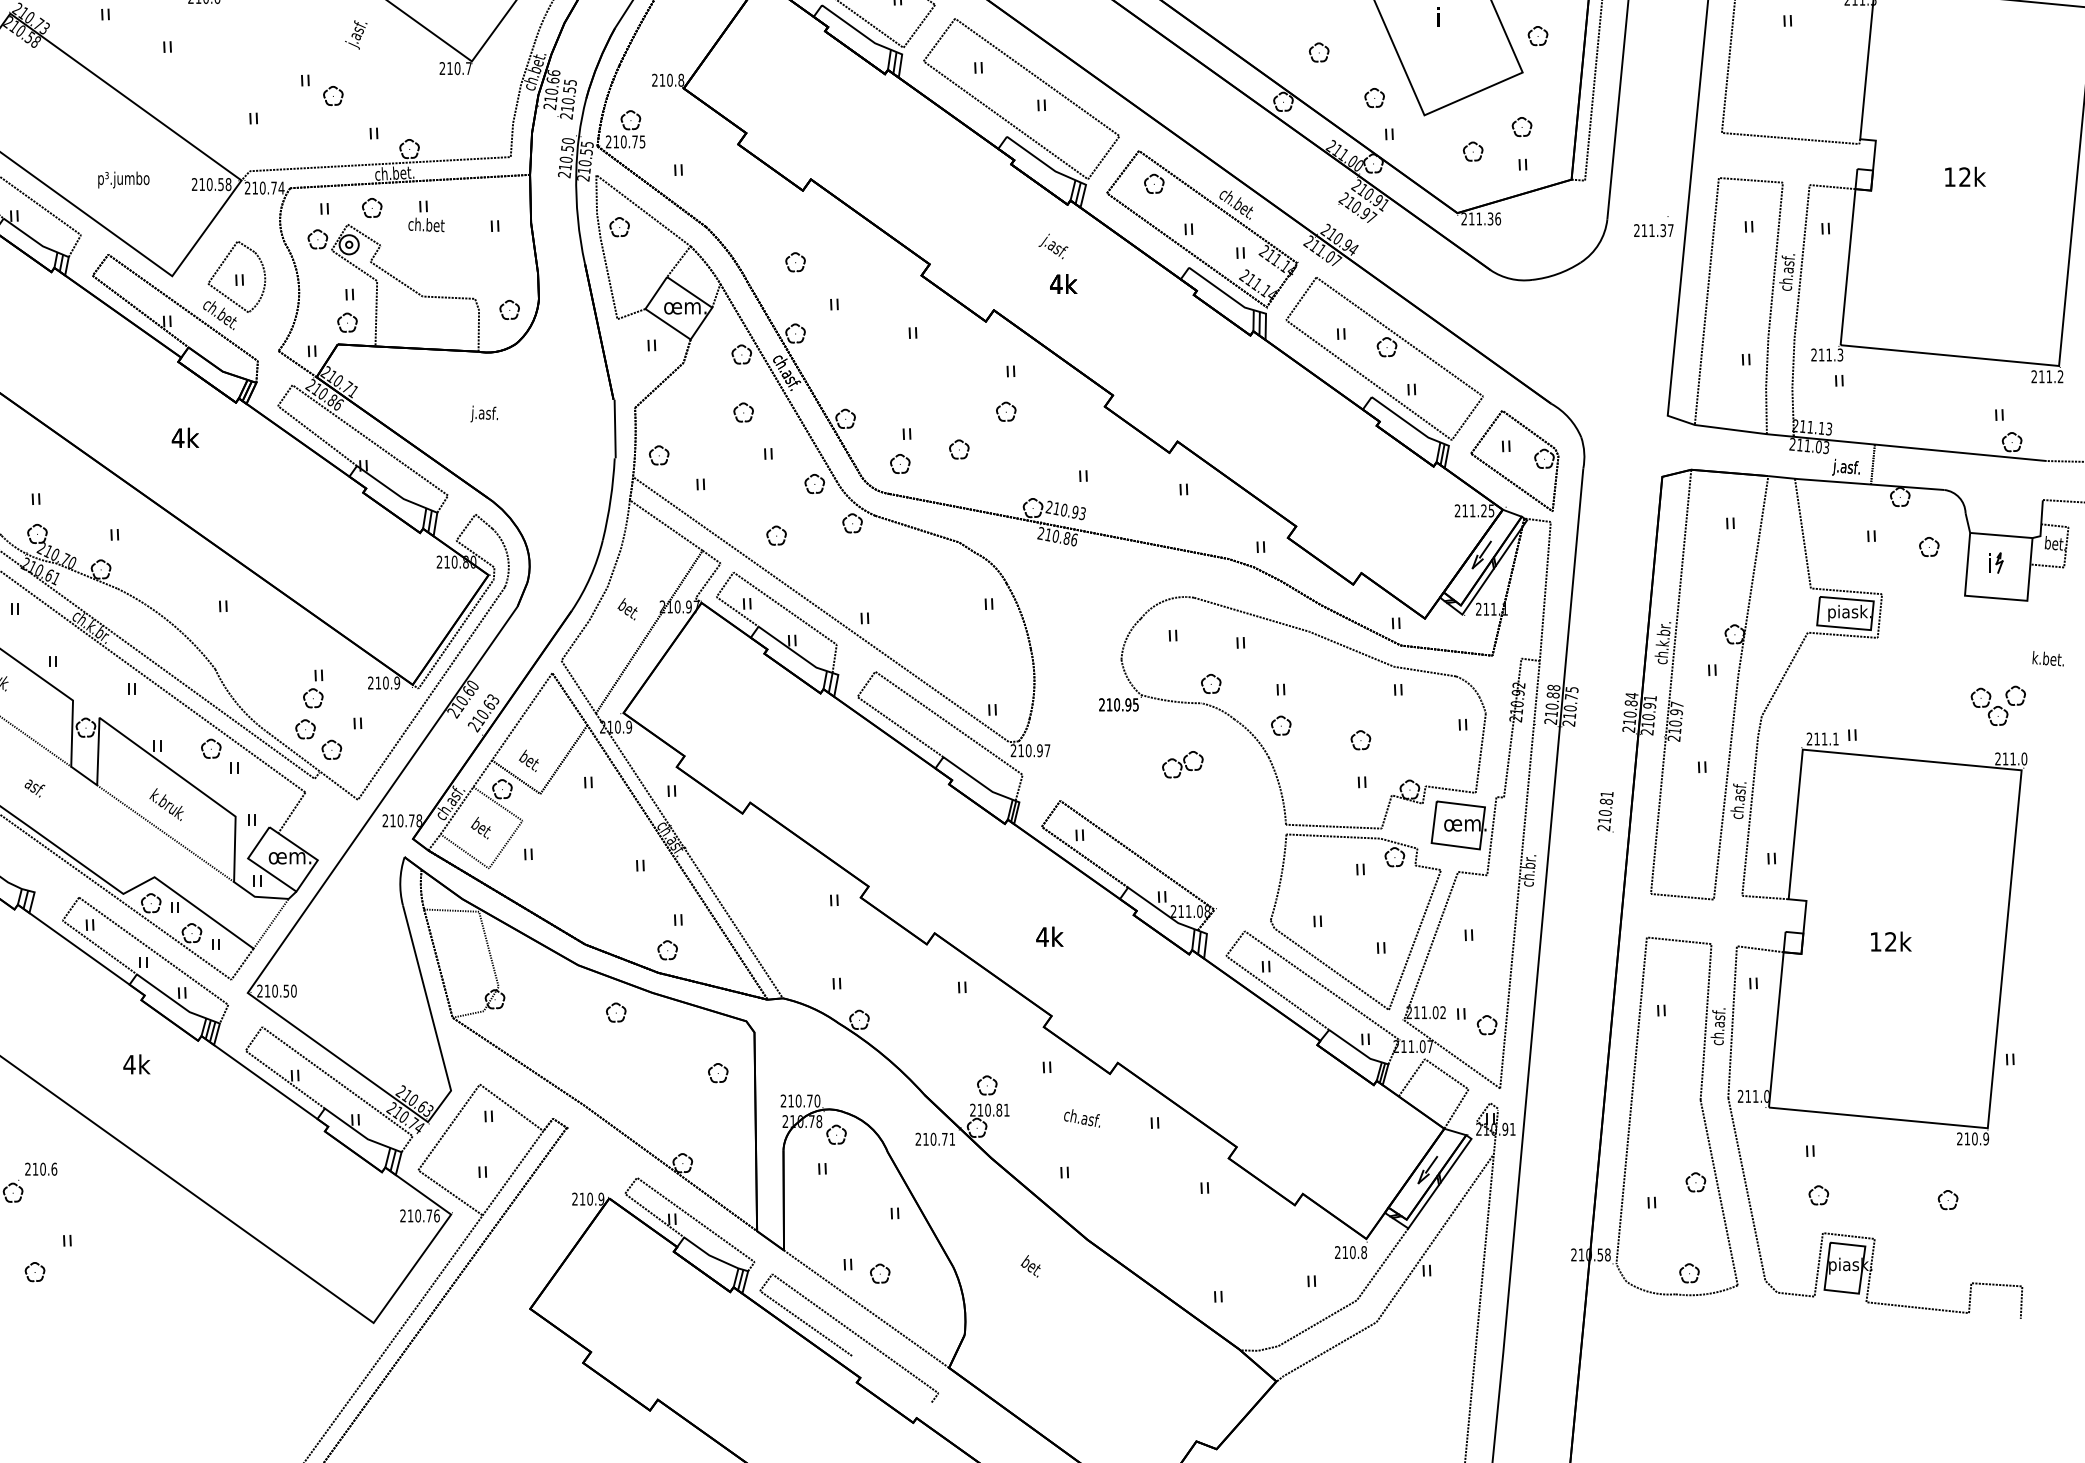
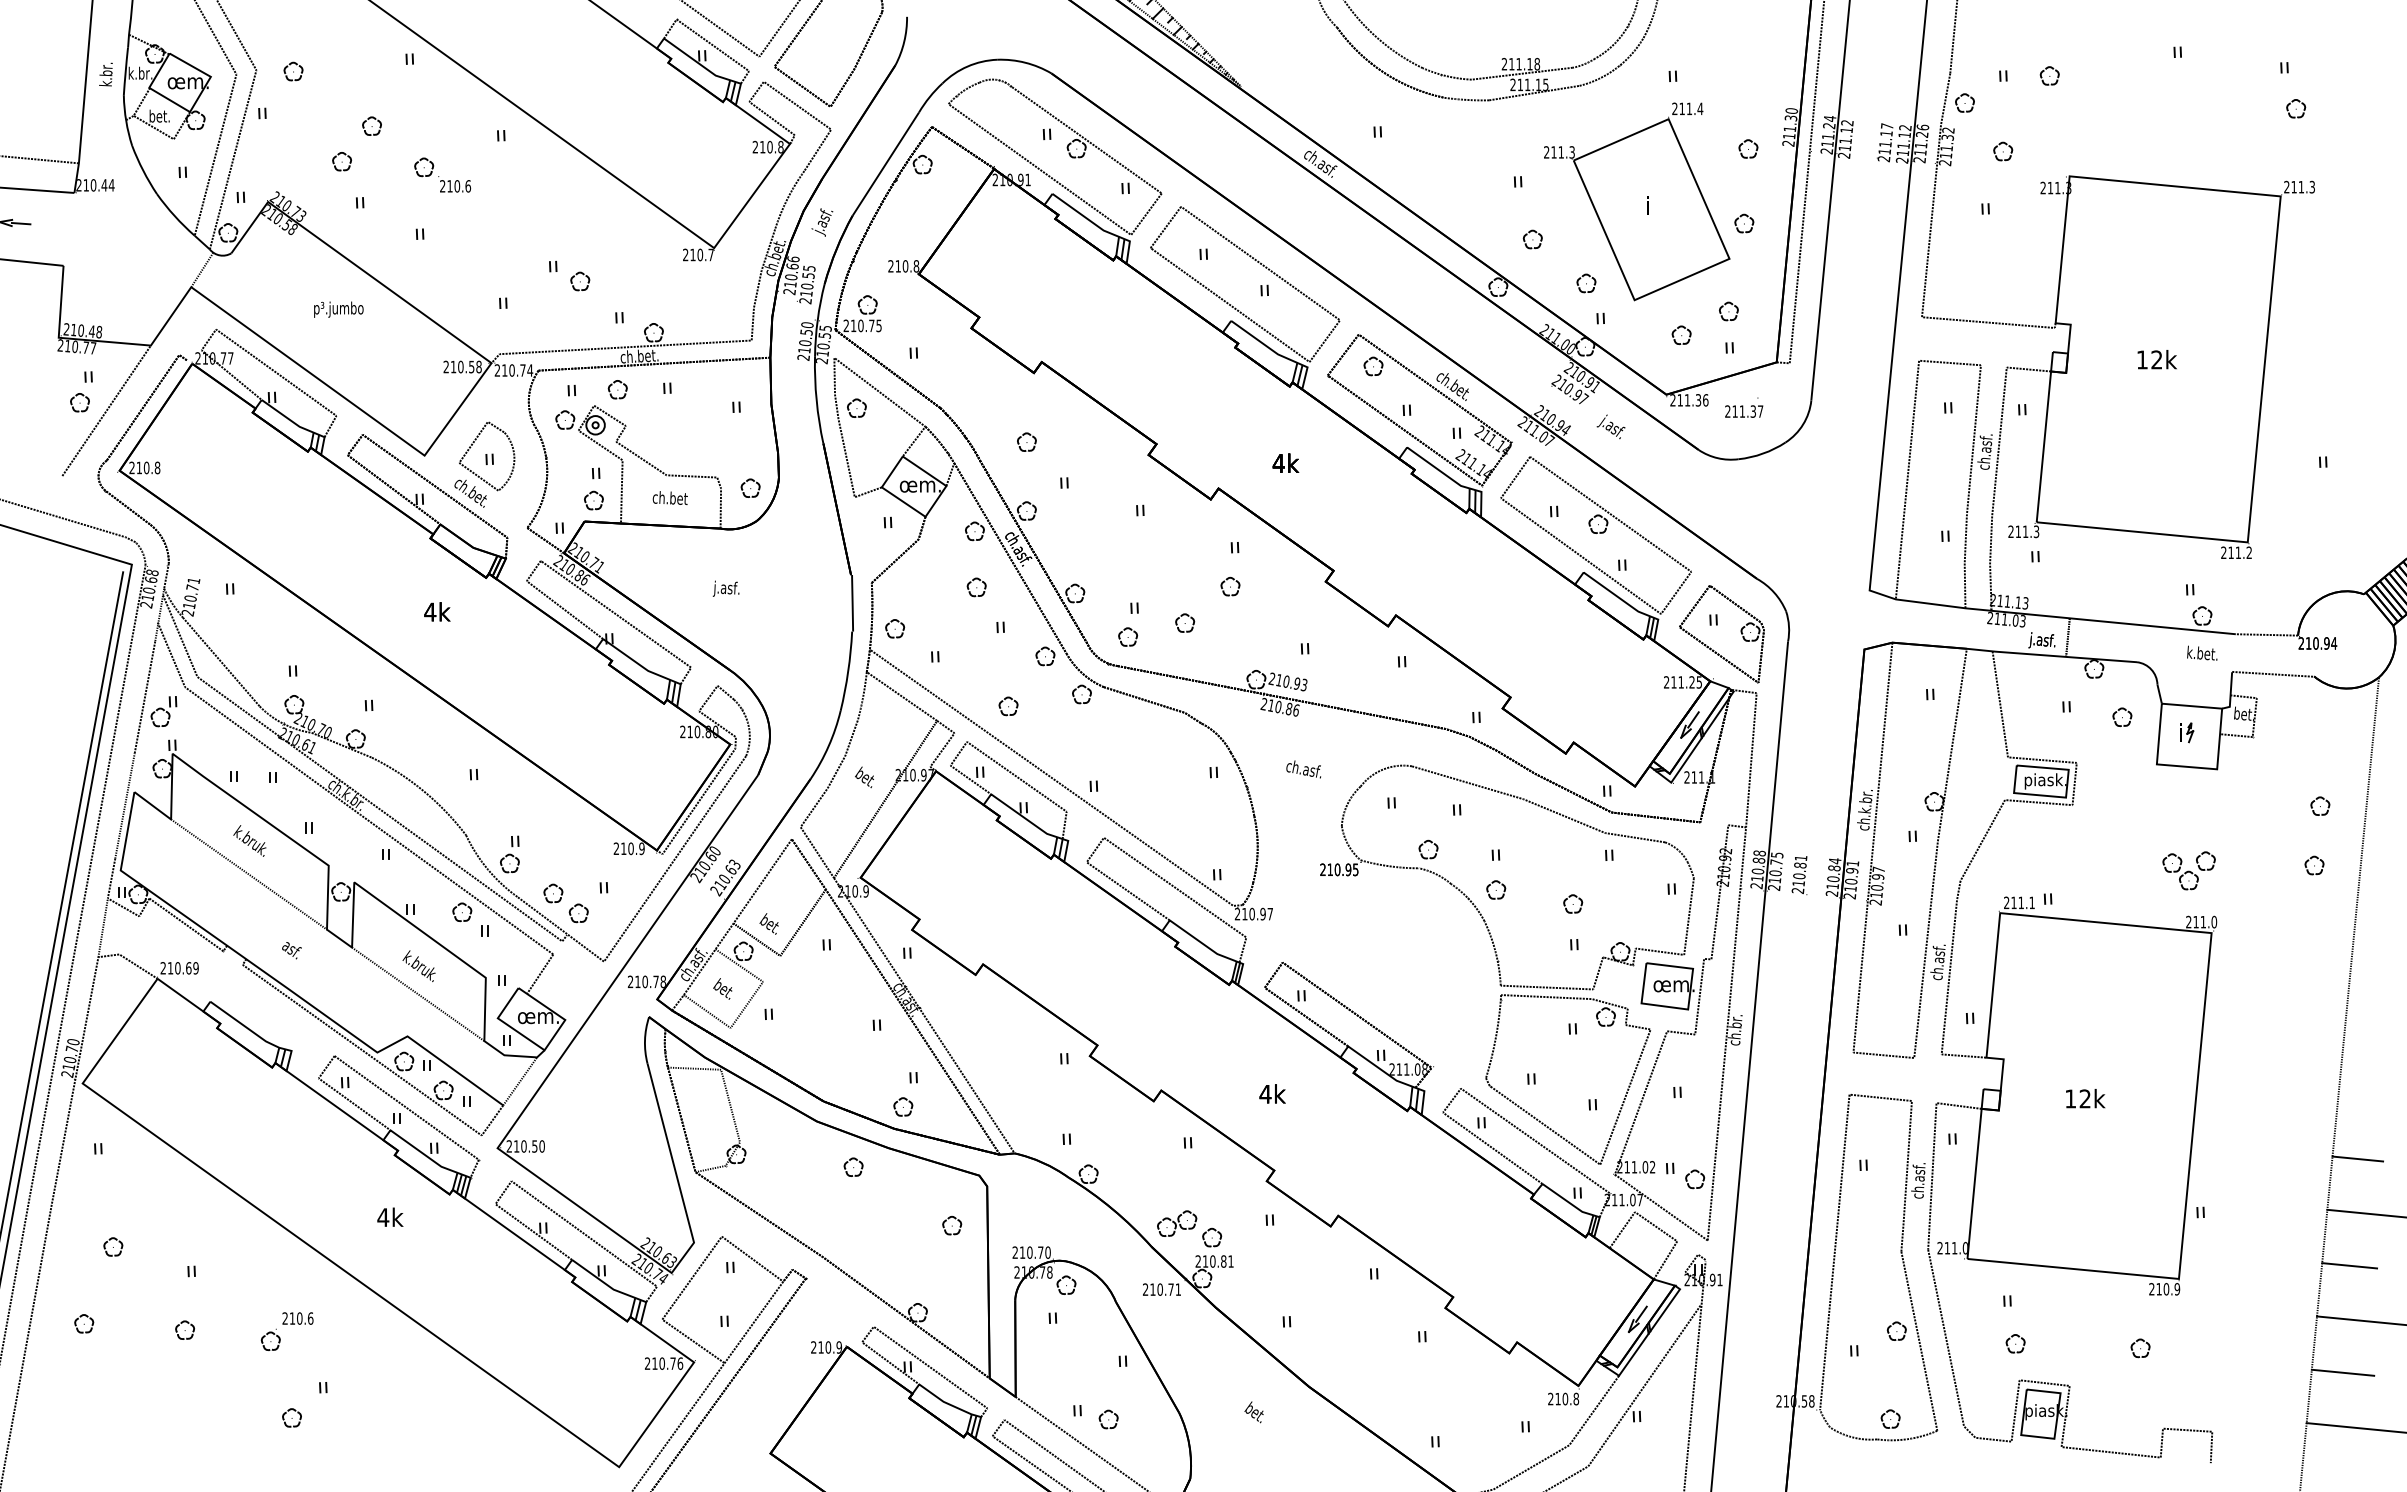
text: (356, 34) -> (822, 222), moved
text: (123, 179) -> (338, 309), moved
text: (425, 224) -> (669, 497), moved
text: (1654, 226) -> (1744, 407), moved
text: (1052, 246) -> (1610, 426), moved
text: (2048, 657) -> (2202, 652), moved
part: (312, 688) -> (509, 854), moved
part: (1183, 764) -> (1177, 1223), moved
text: (1605, 812) -> (1799, 875), moved
text: (1081, 1118) -> (1303, 769), moved

